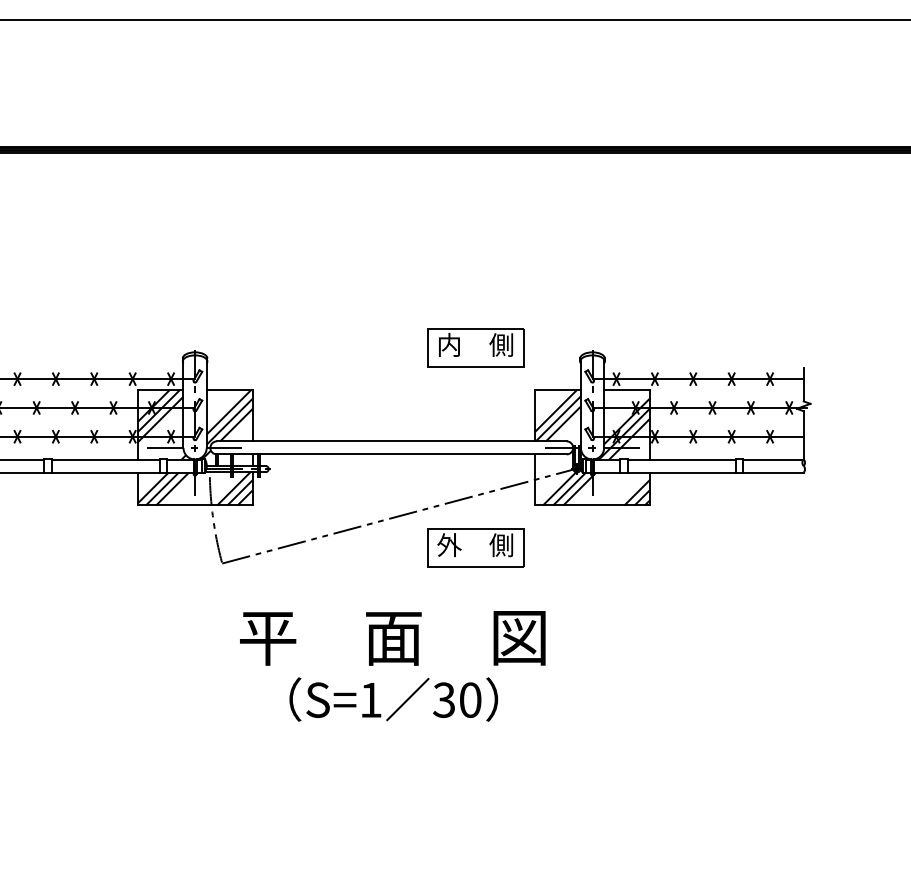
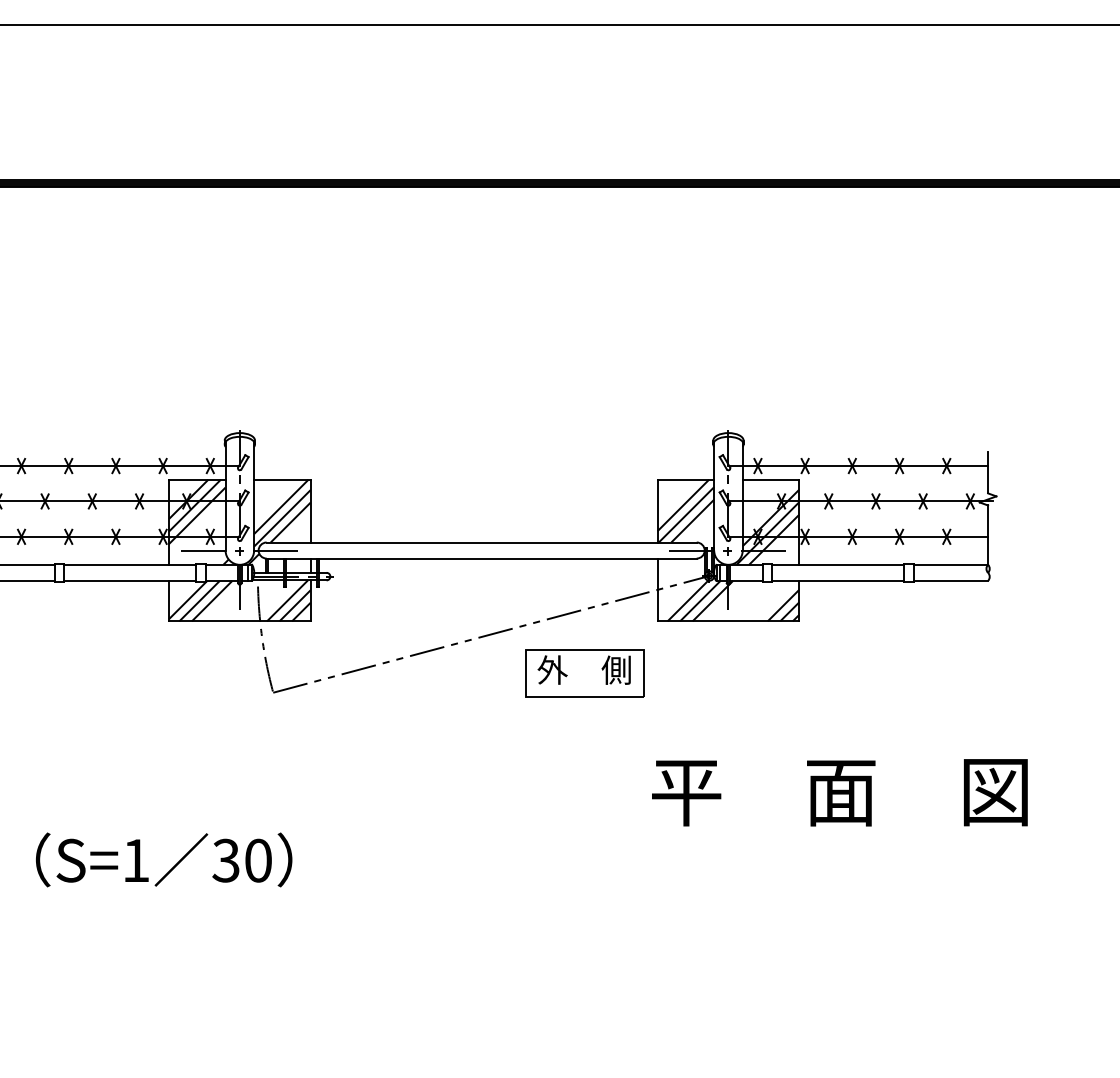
part: (475, 347) -> (584, 427), removed
text: (392, 638) -> (839, 792), moved
text: (394, 699) -> (164, 859), moved

